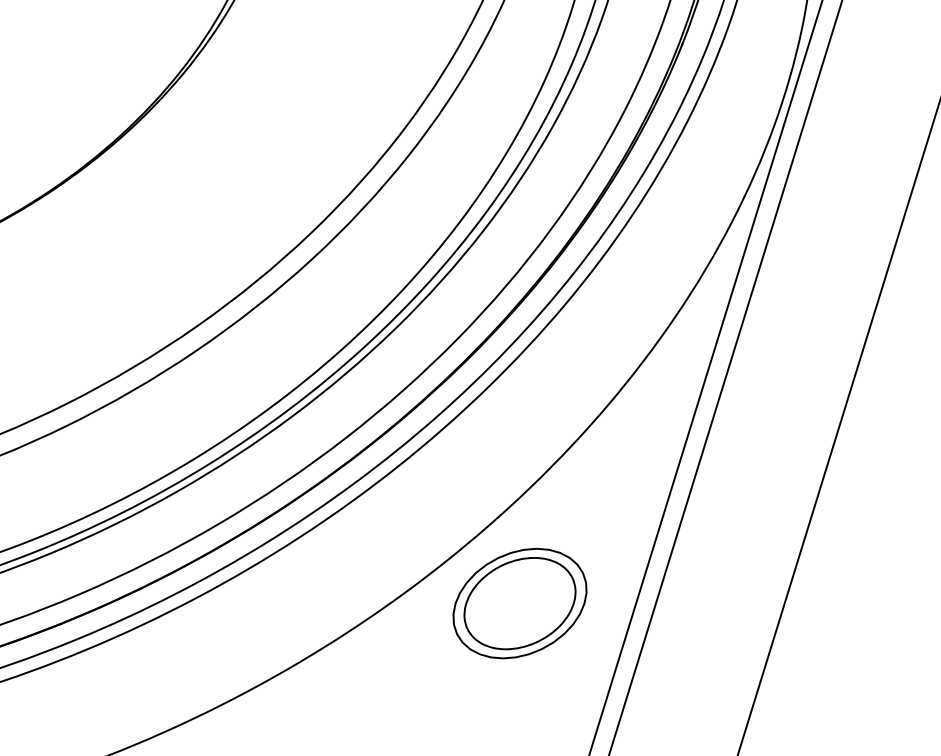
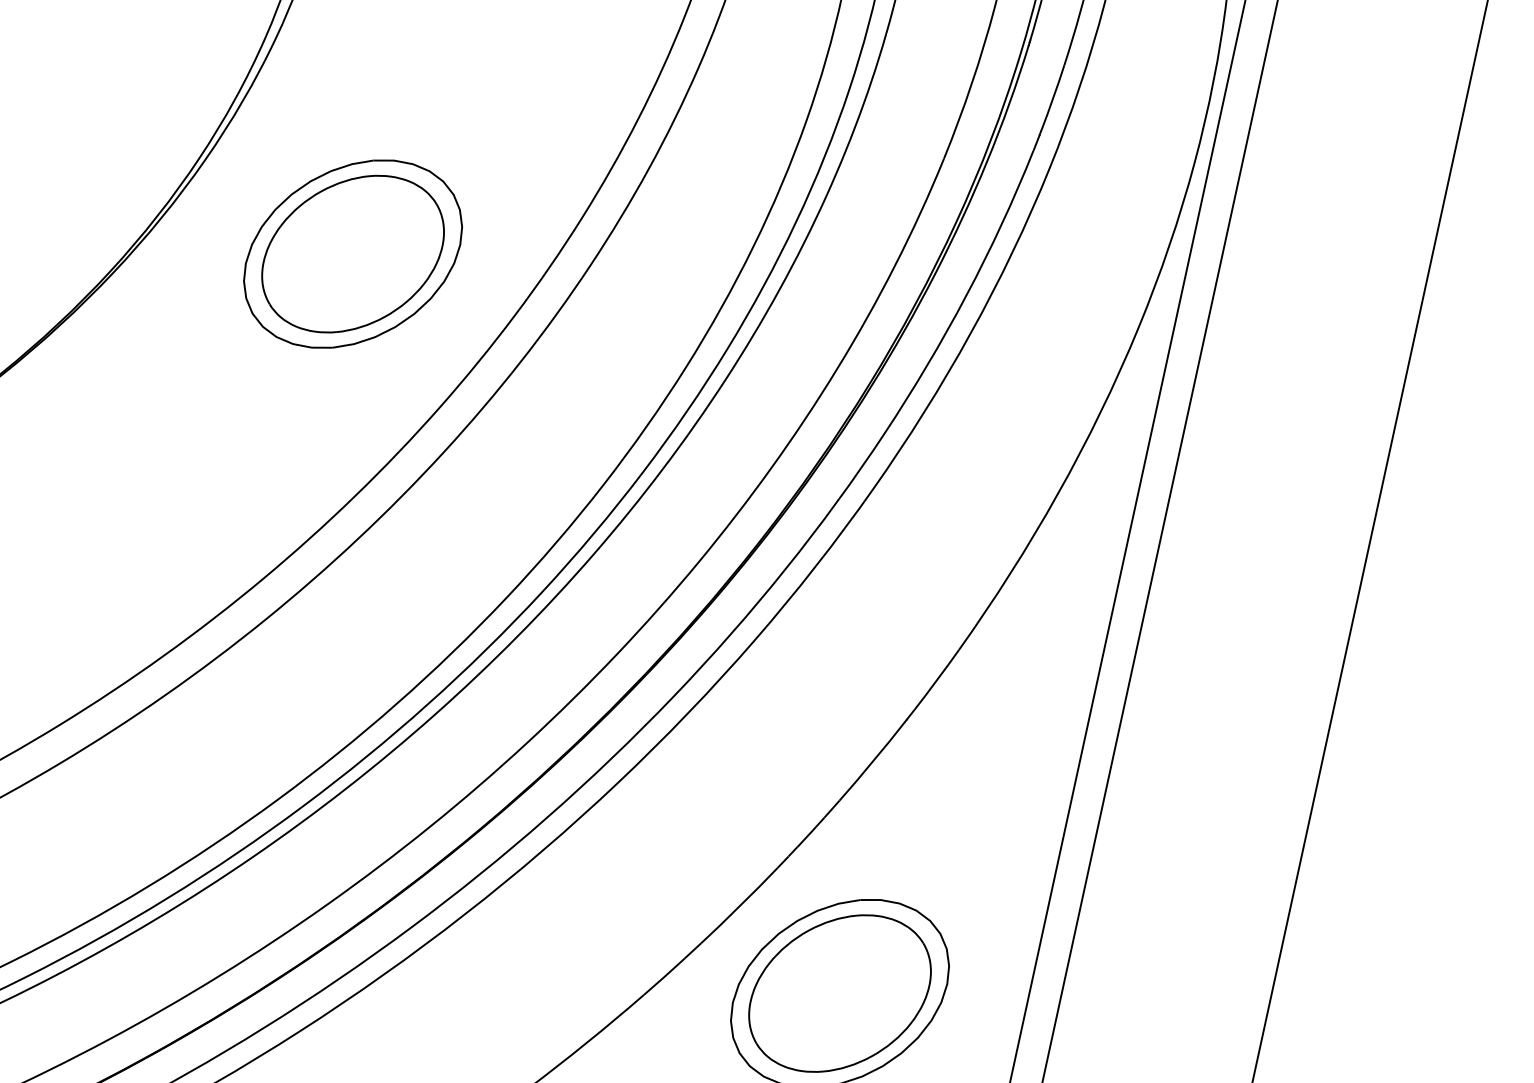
part: (266, 136) -> (351, 253), added

